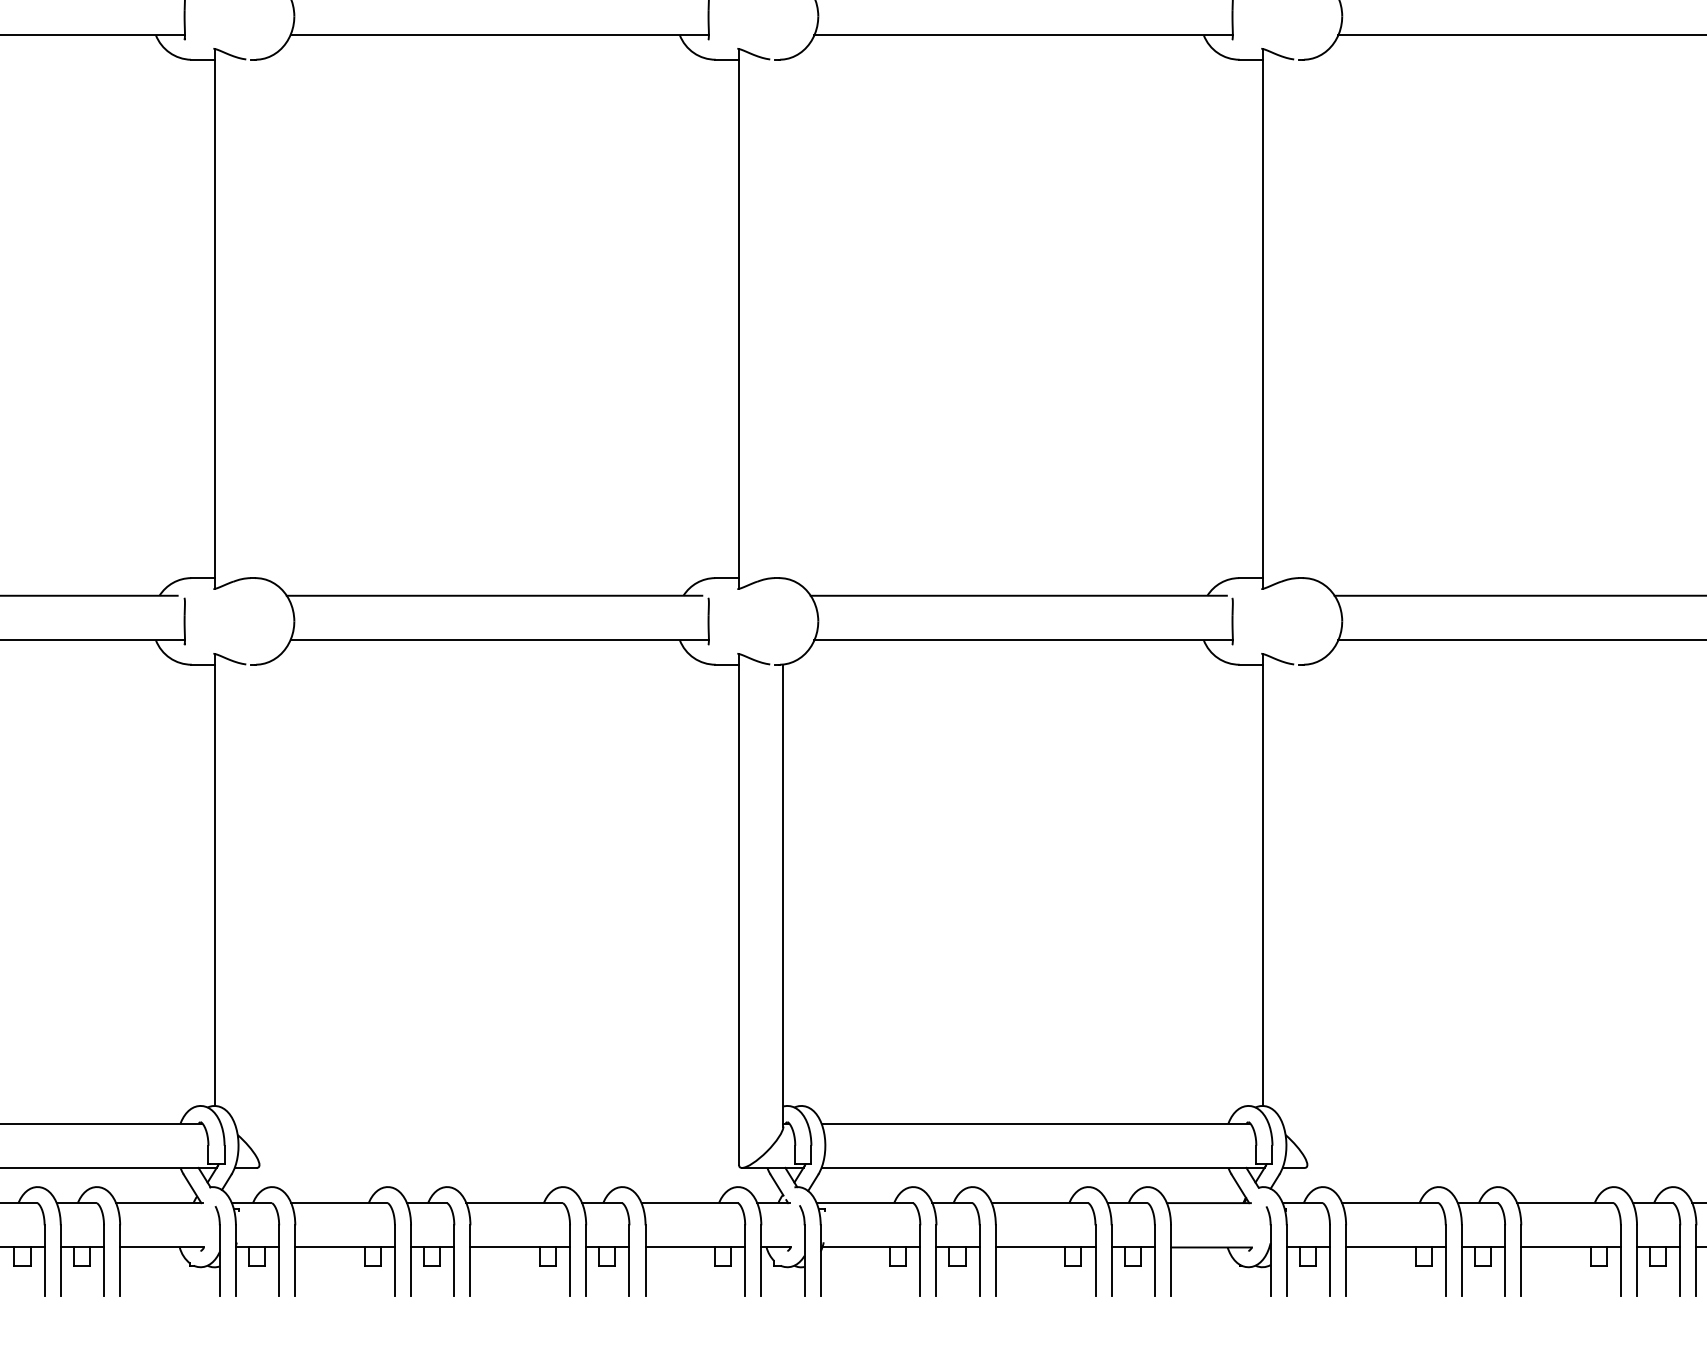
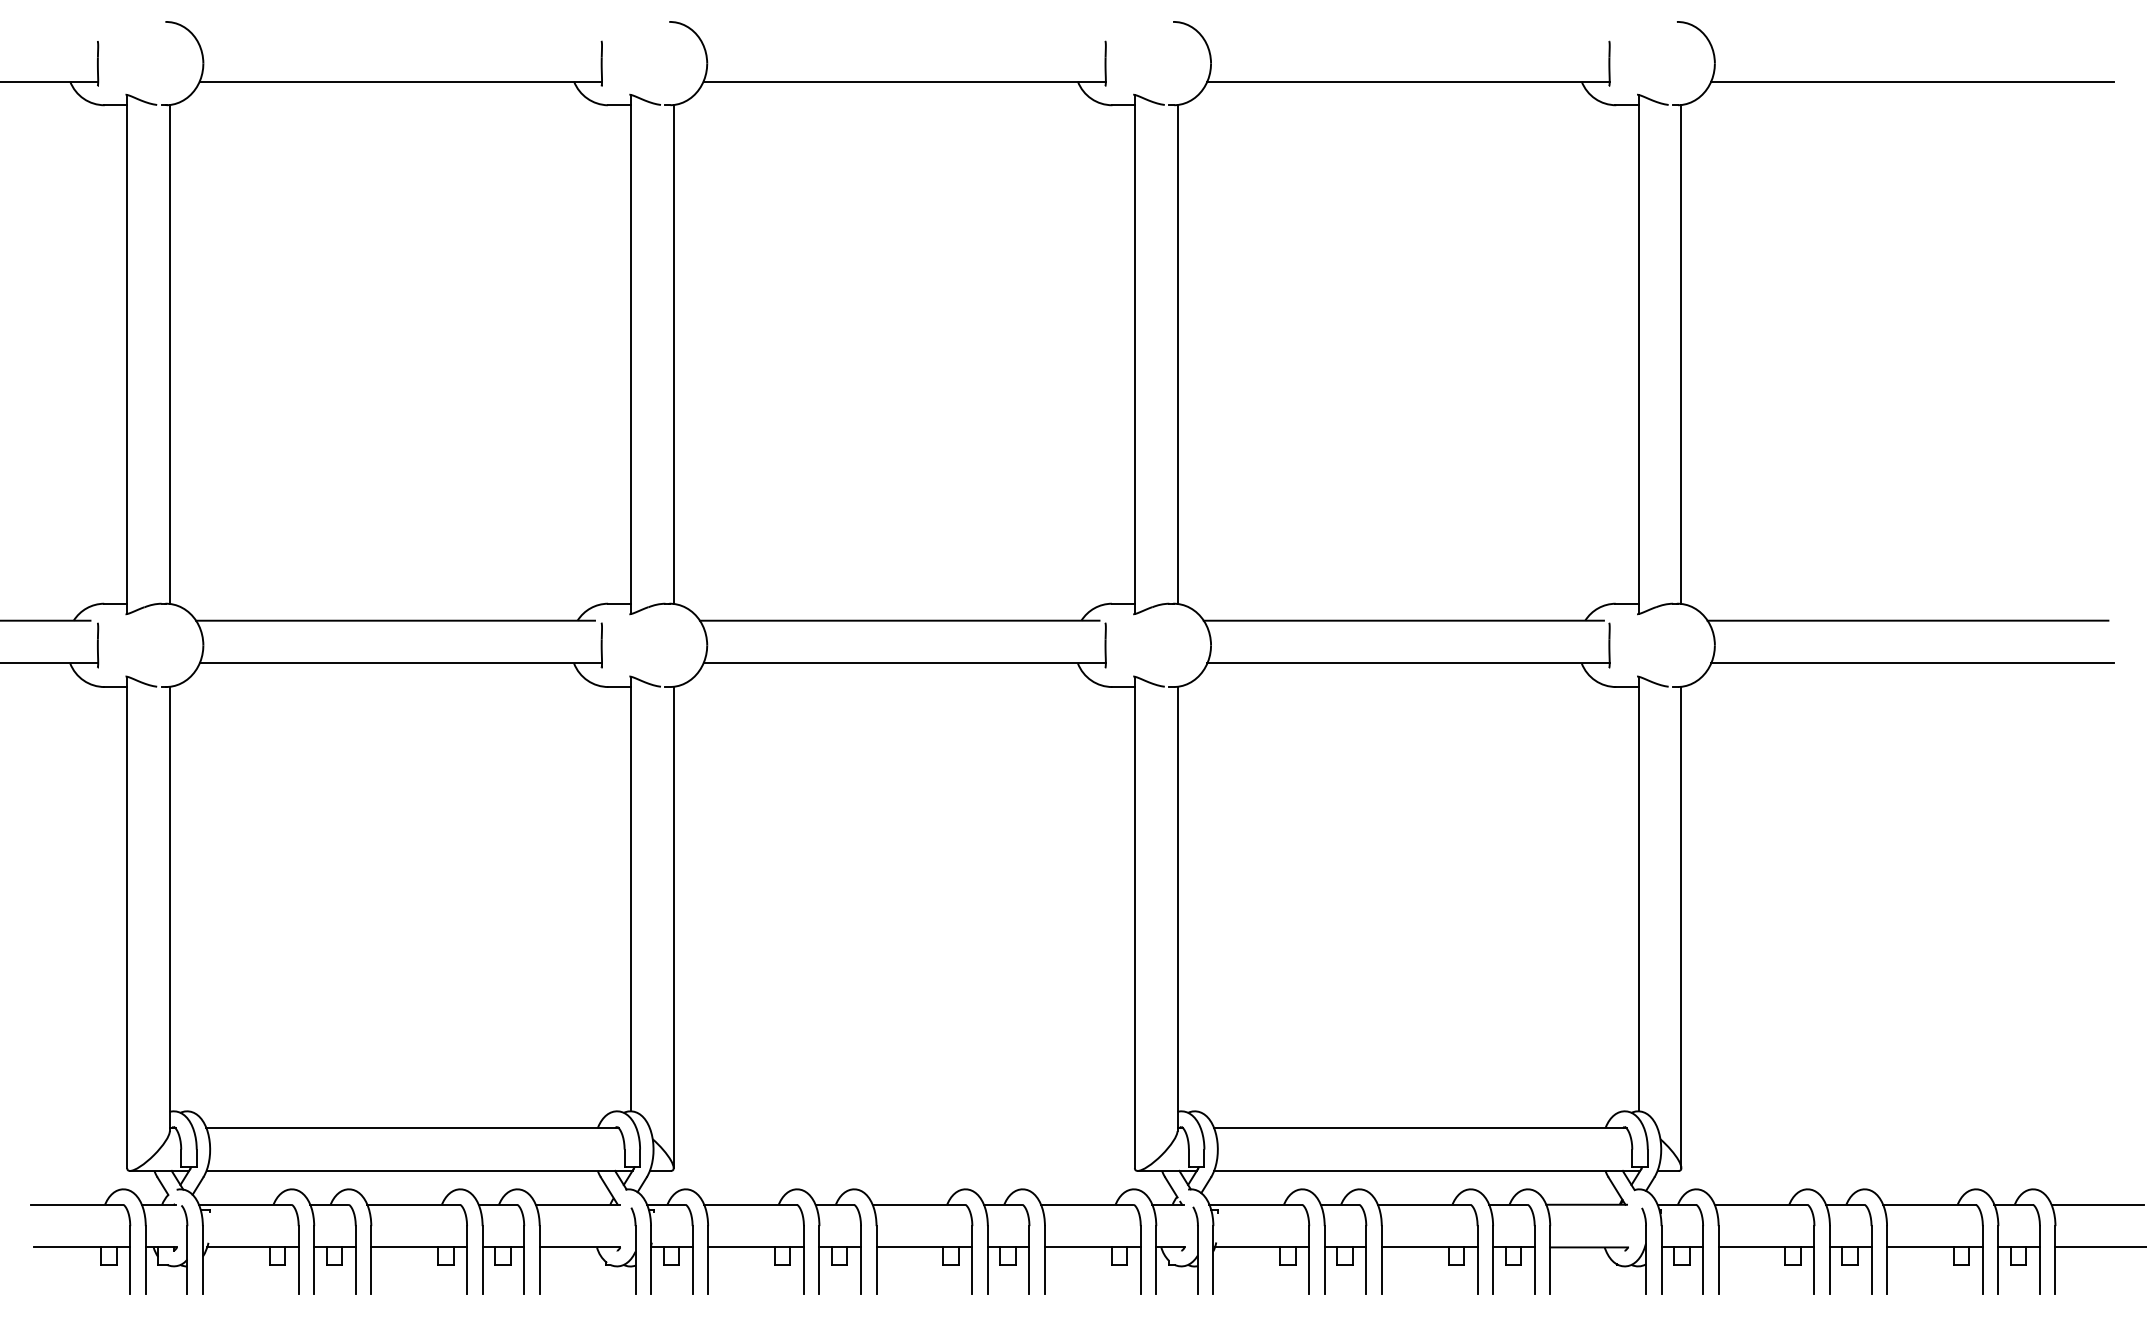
line: (259, 318) -> (673, 354), added
line: (783, 318) -> (1177, 354), added
line: (1307, 318) -> (1681, 354), added
line: (259, 914) -> (673, 927), added
line: (1307, 914) -> (1681, 927), added

